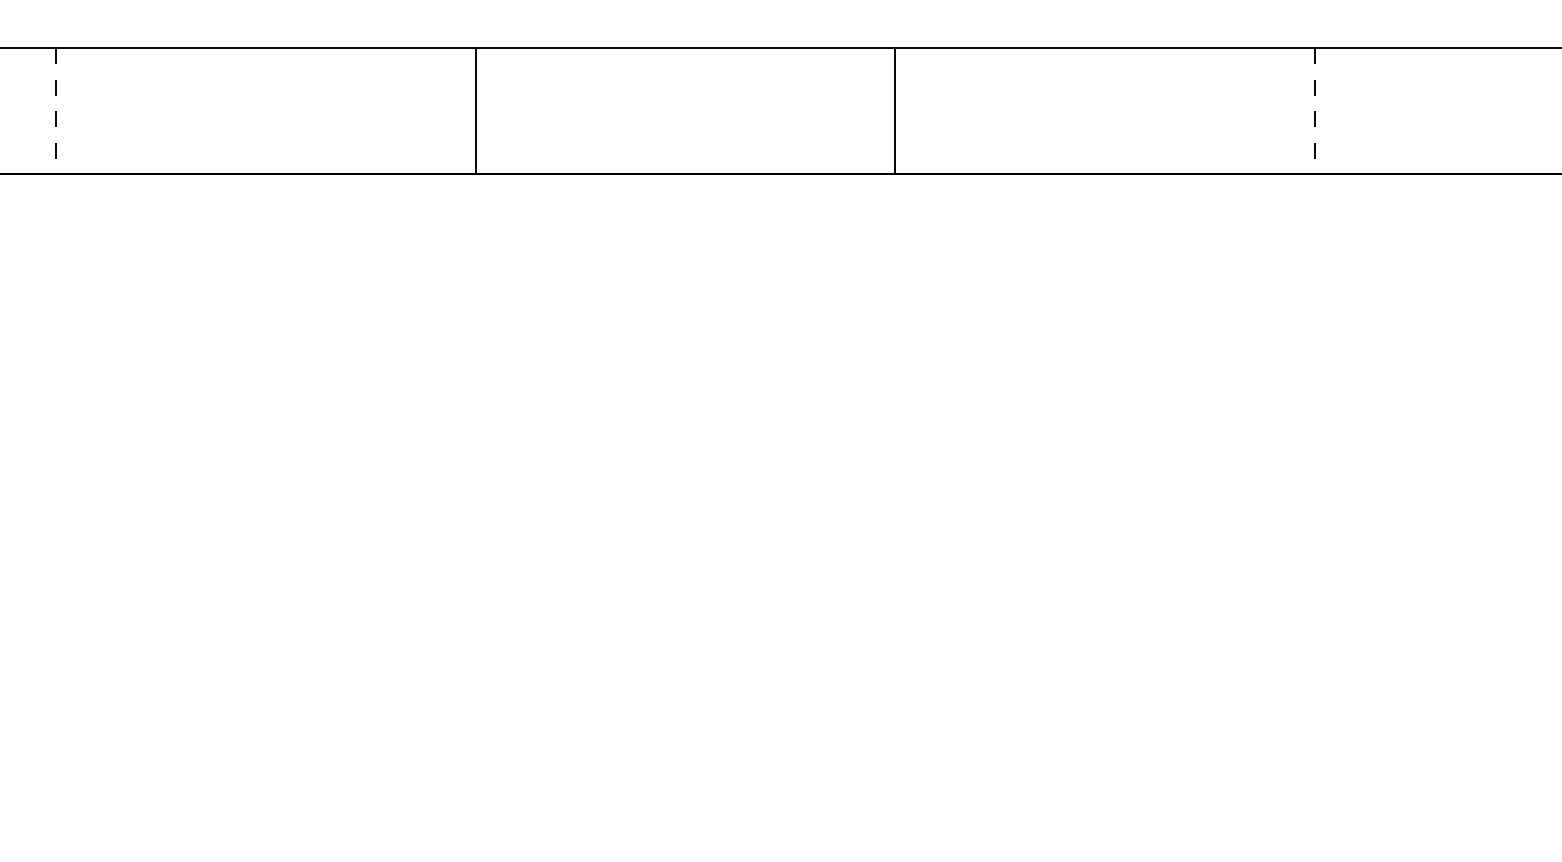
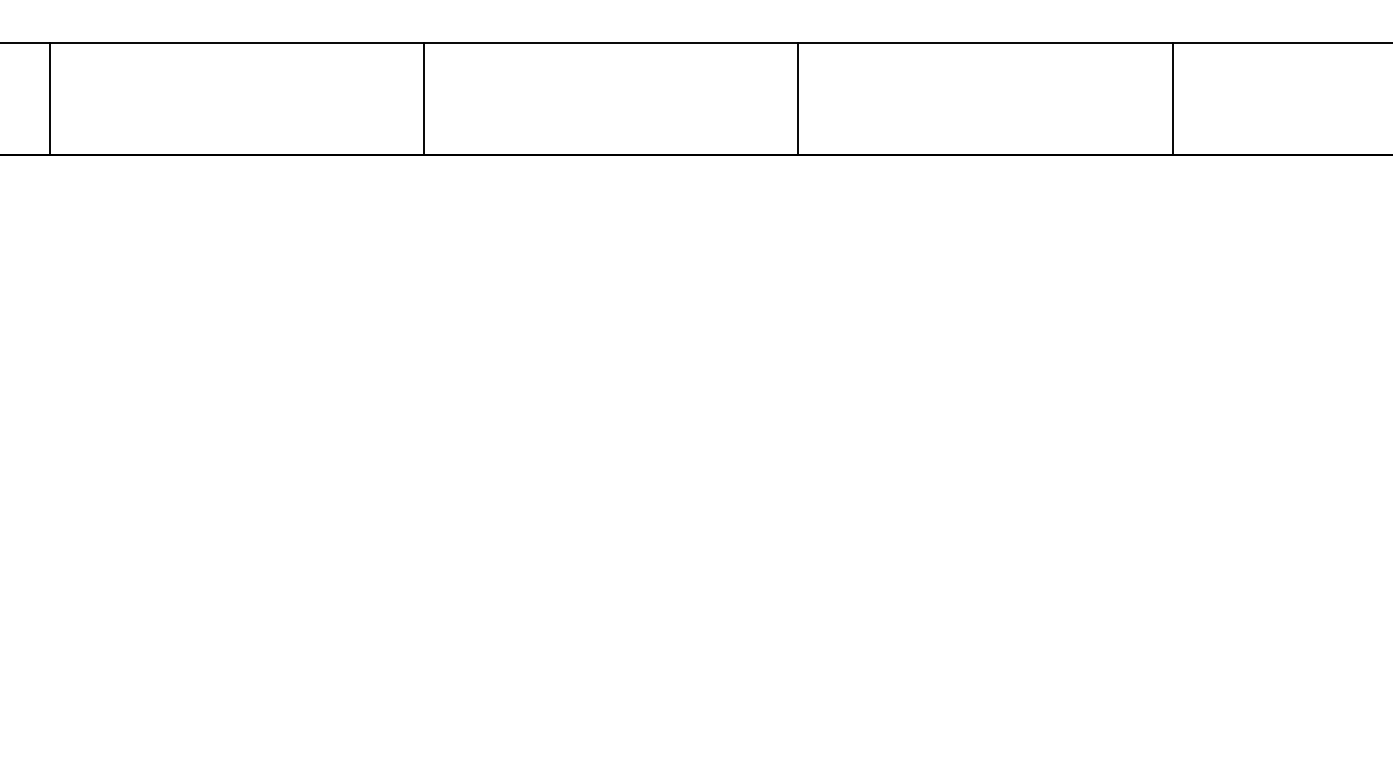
line: (56, 111) -> (50, 99), dashed -> solid
line: (1314, 111) -> (1172, 99), dashed -> solid

